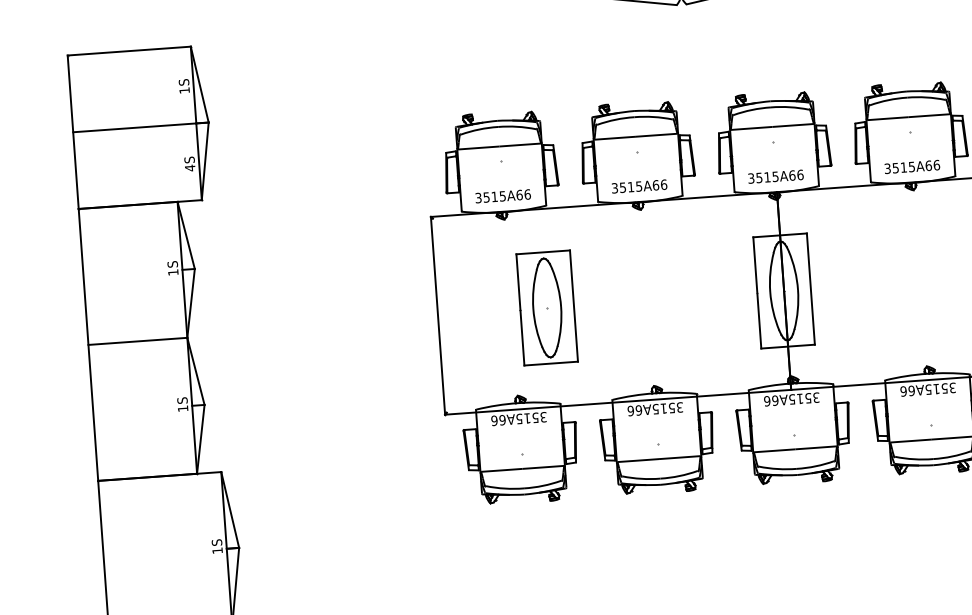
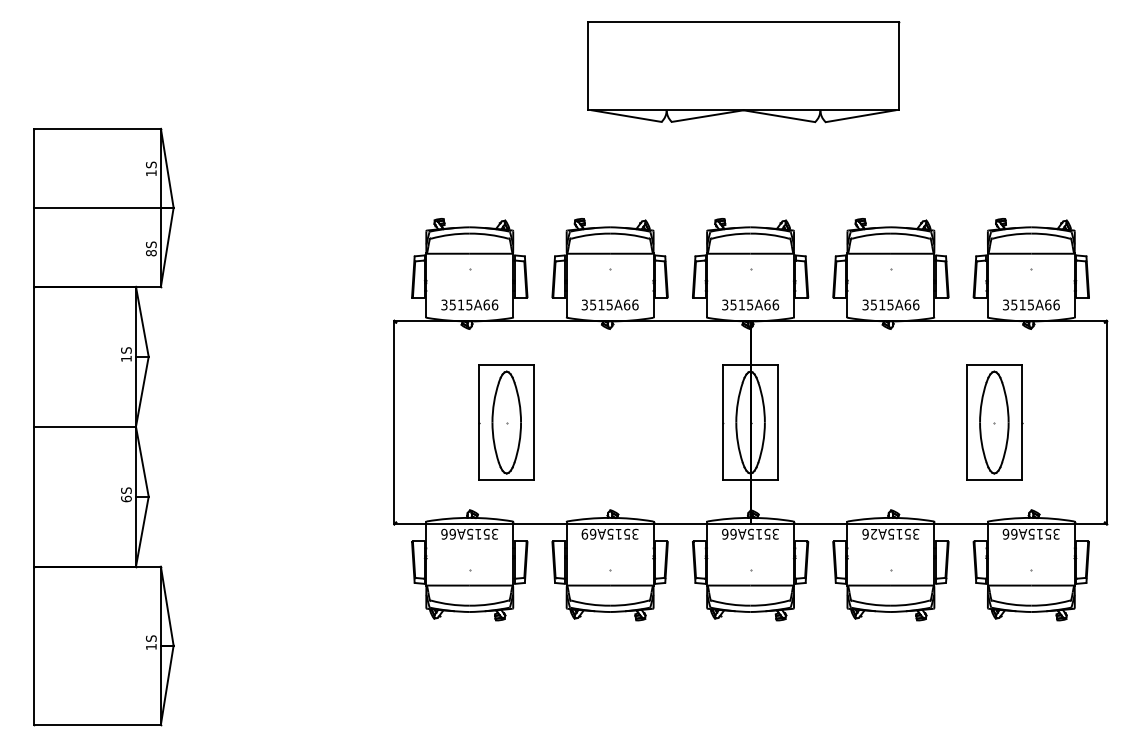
text: (190, 167) -> (151, 252), 4S -> 8S
text: (911, 390) -> (873, 533), 3515A66 -> 3515A26
text: (183, 408) -> (126, 498), 1S -> 6S
text: (630, 410) -> (584, 533), 3515A66 -> 3515A69

